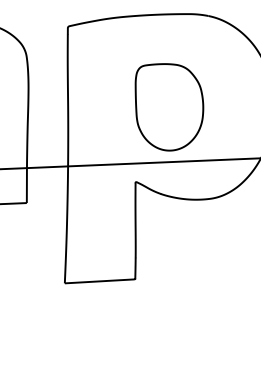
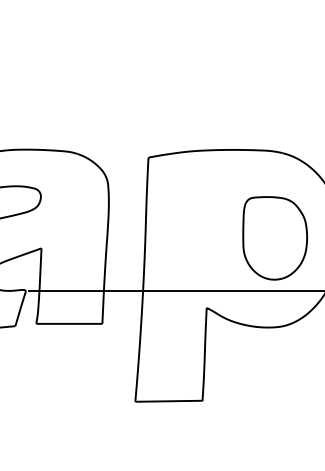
part: (169, 107) -> (274, 238), moved

